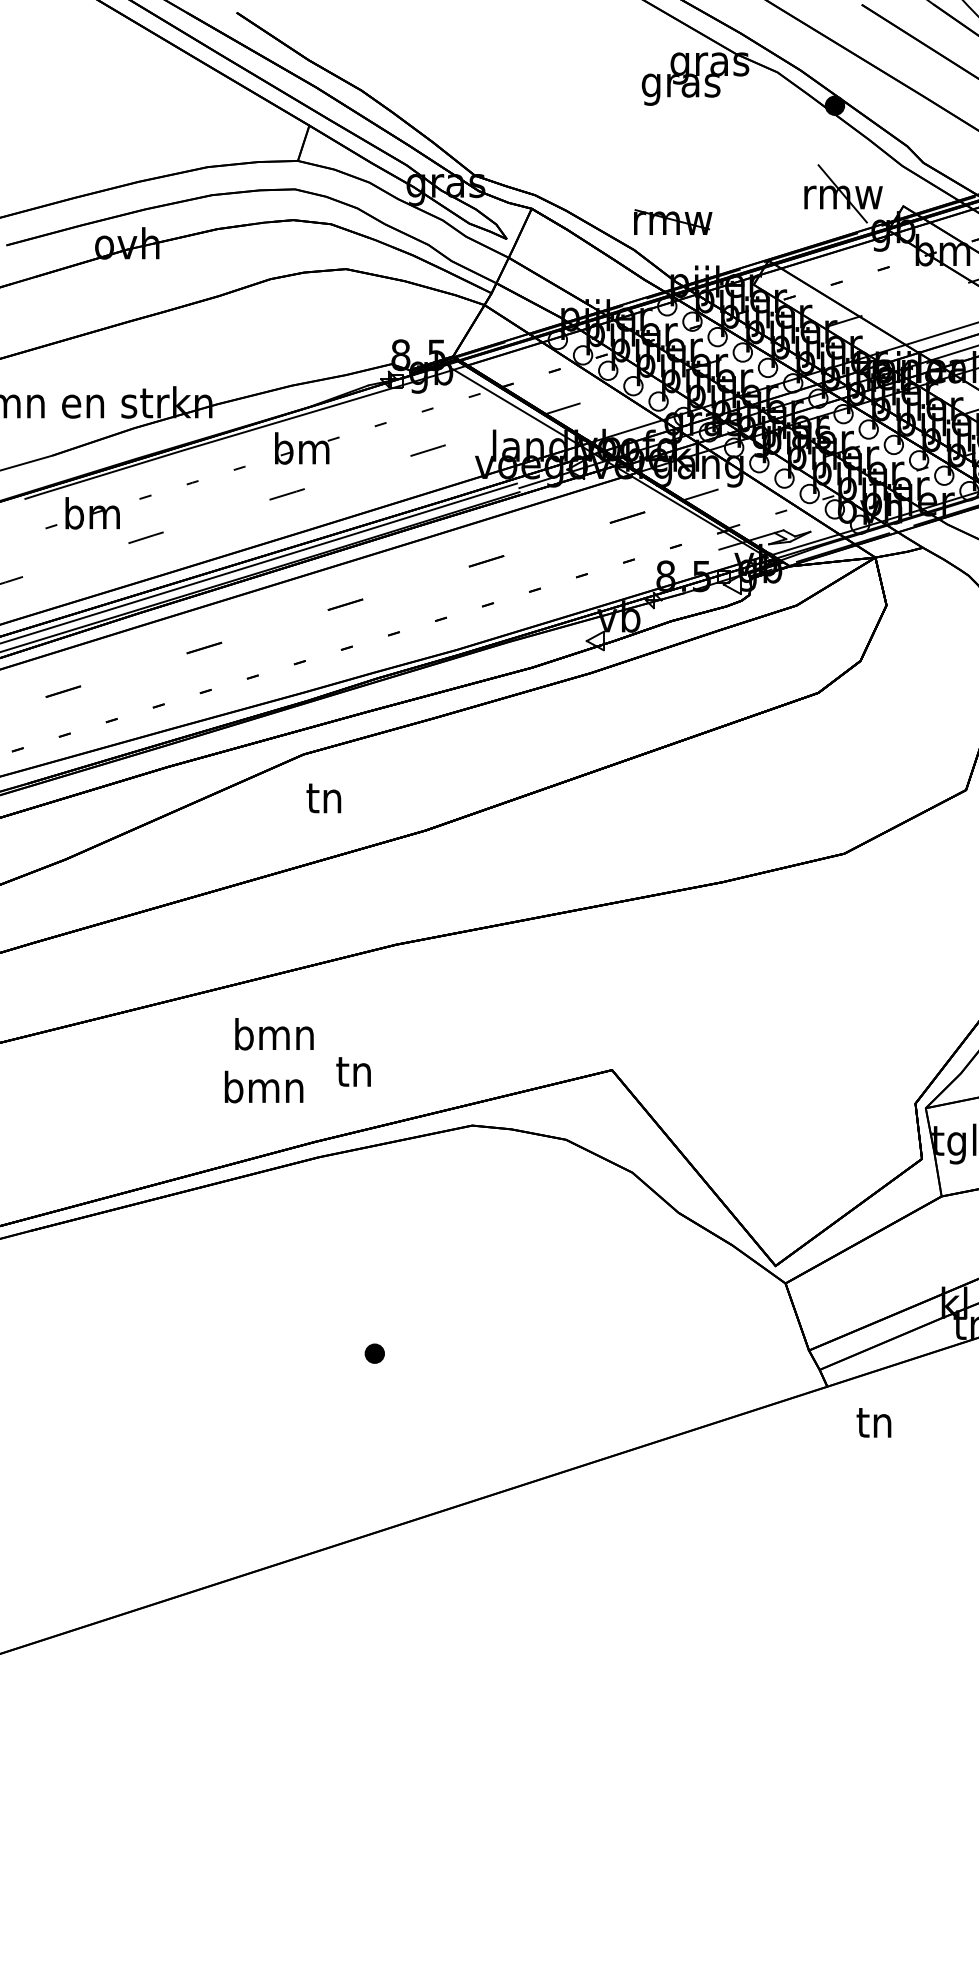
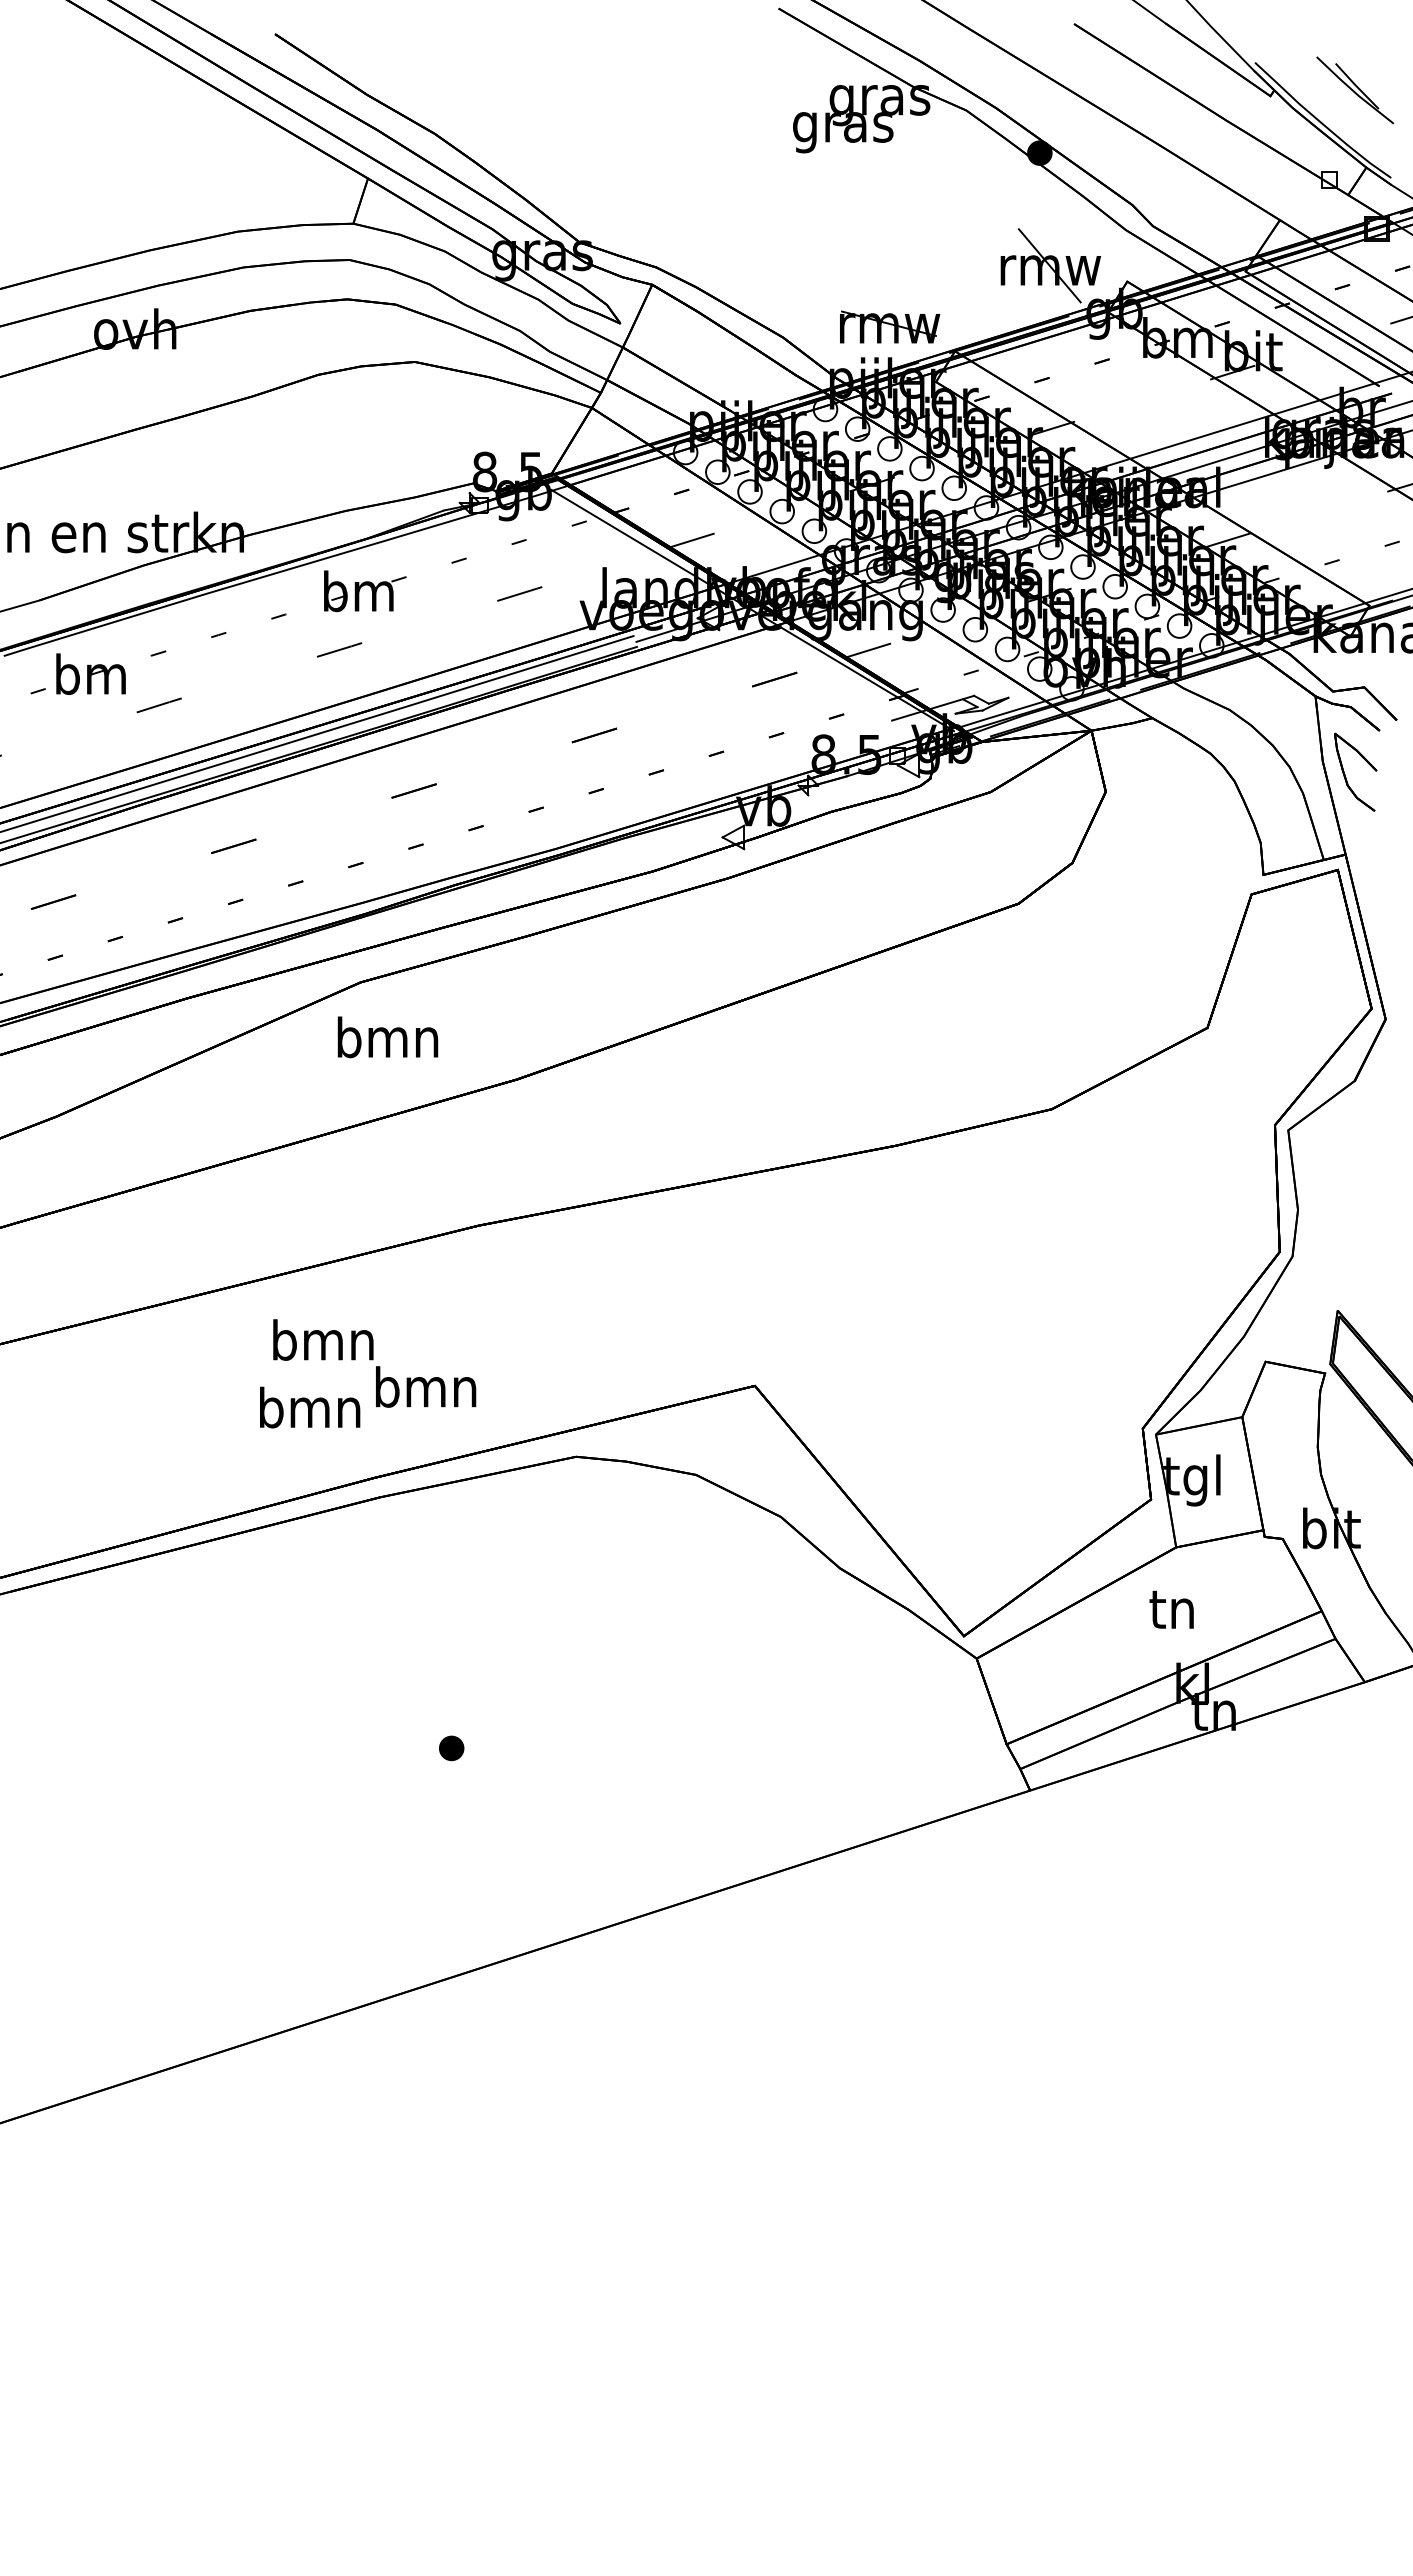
part: (673, 221) -> (890, 326), moved
text: (324, 797) -> (387, 1037), tn -> bmn
text: (355, 1070) -> (426, 1386), tn -> bmn
text: (873, 1422) -> (1171, 1609), moved

